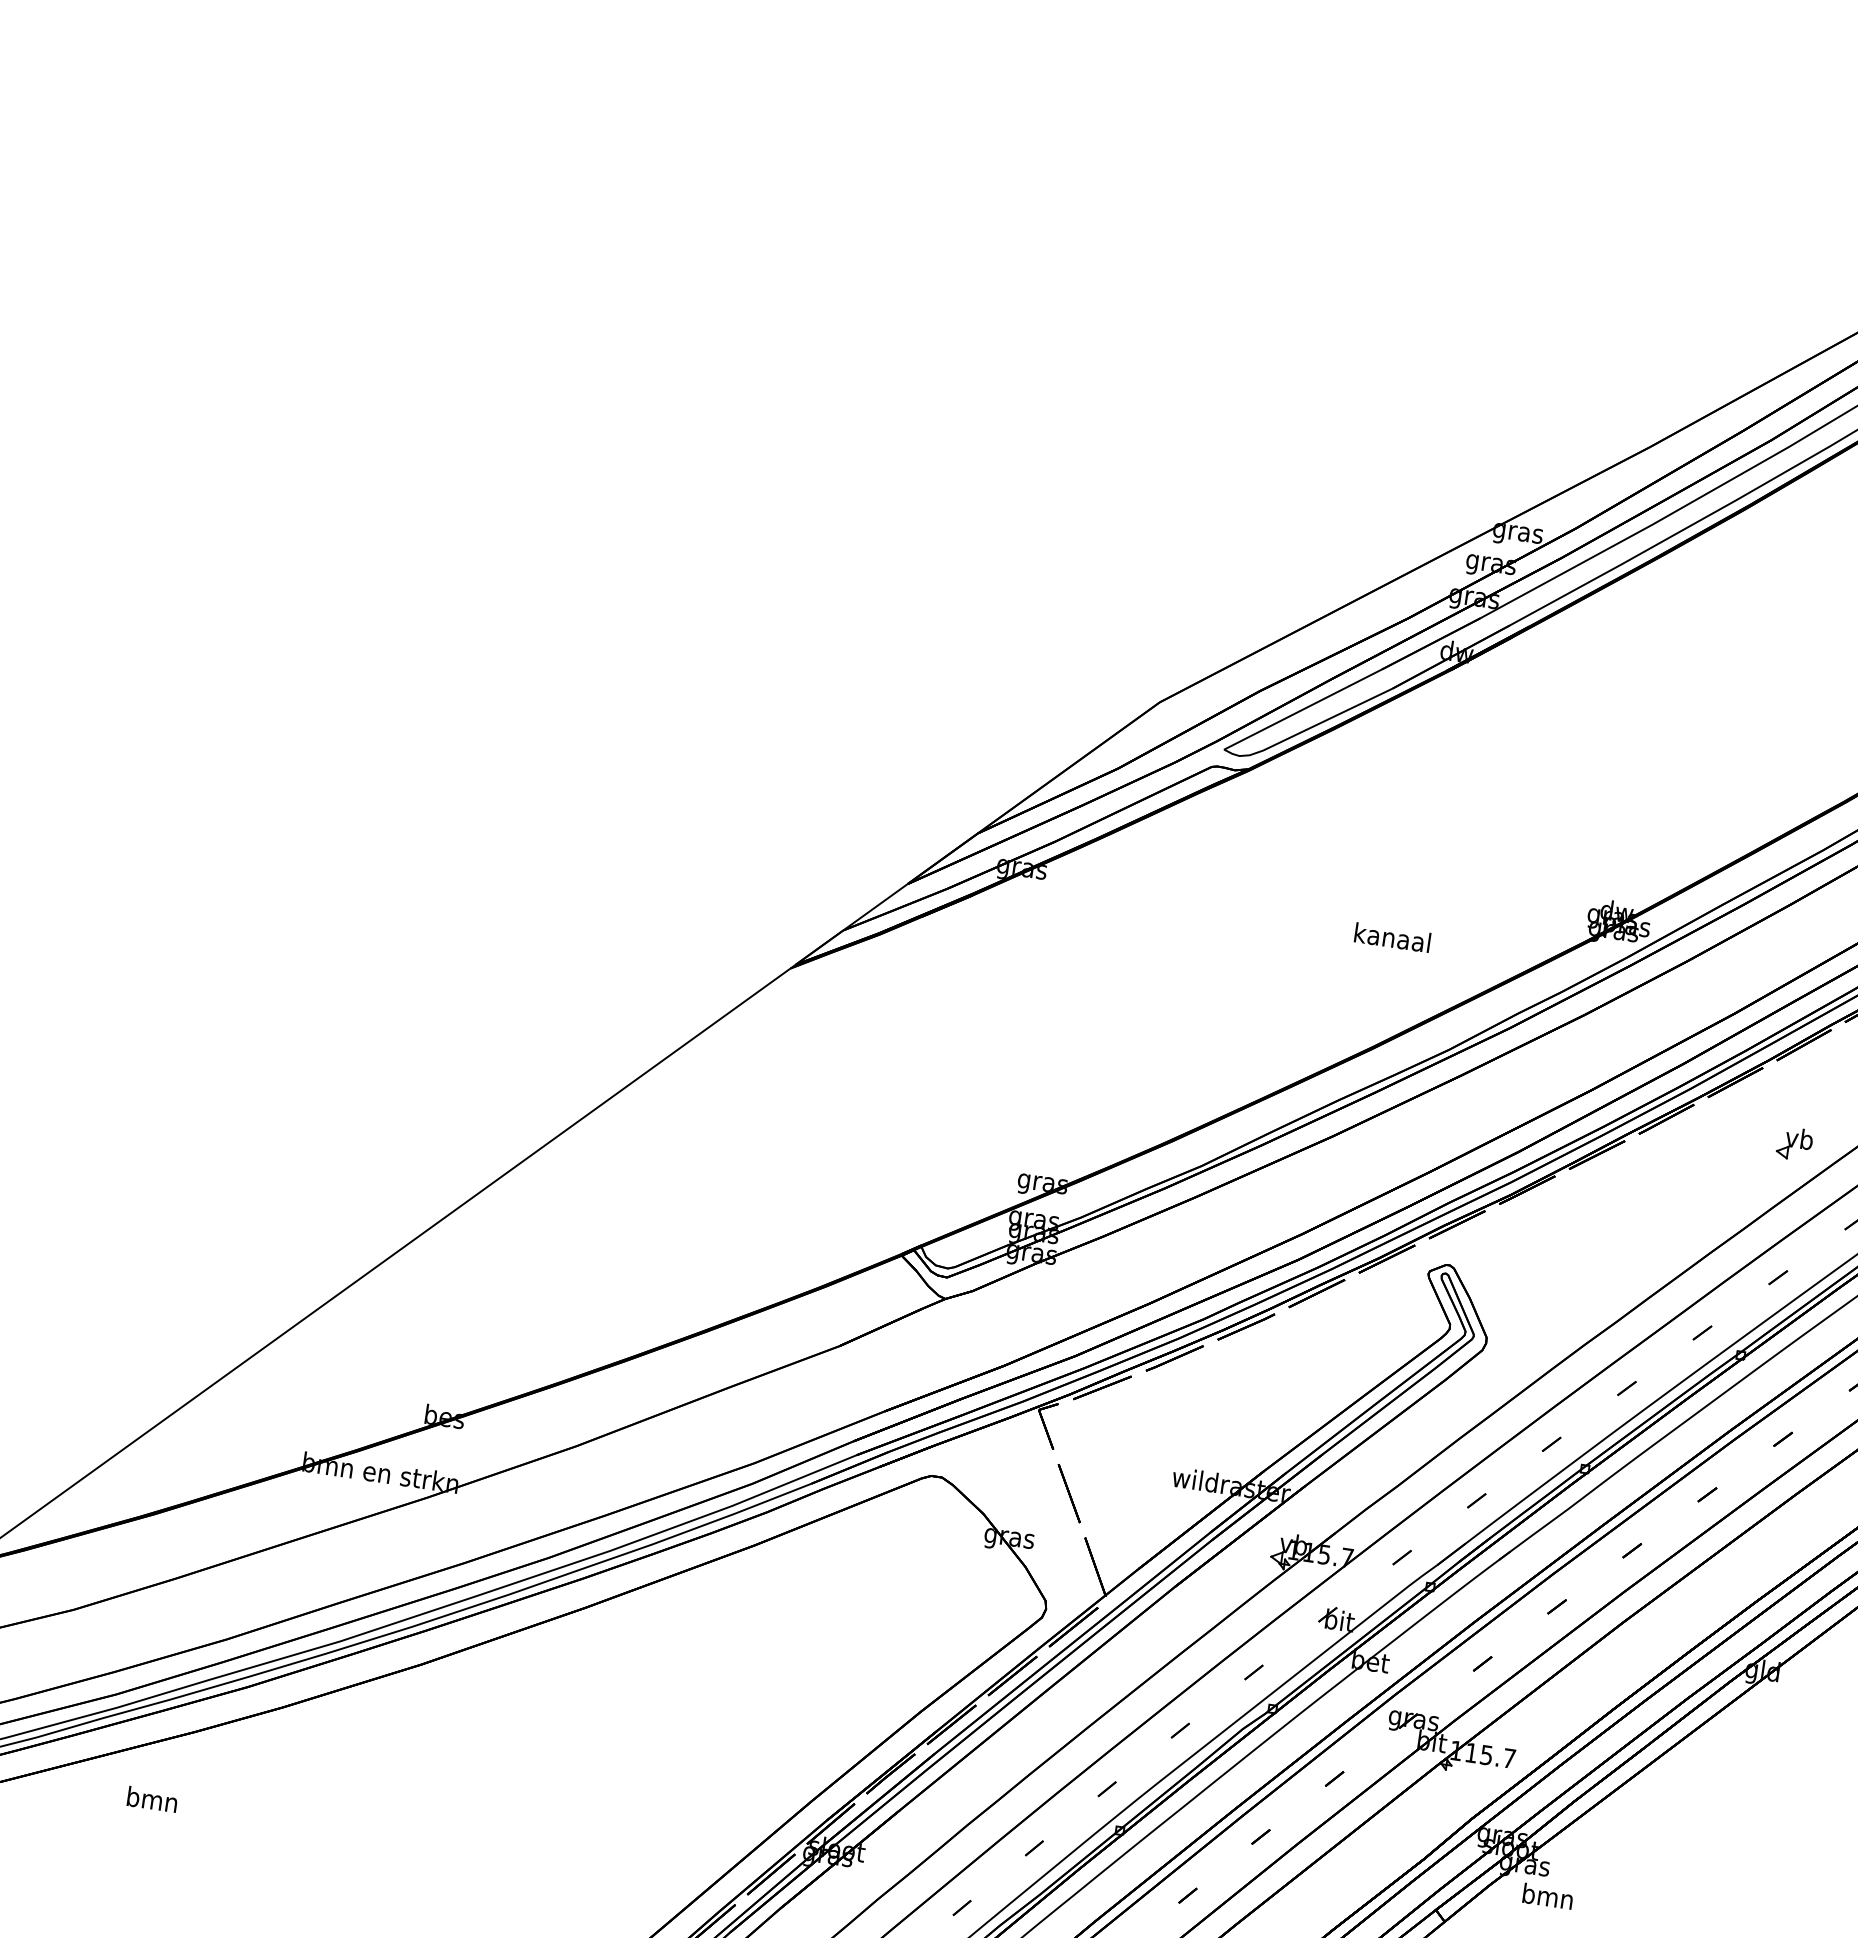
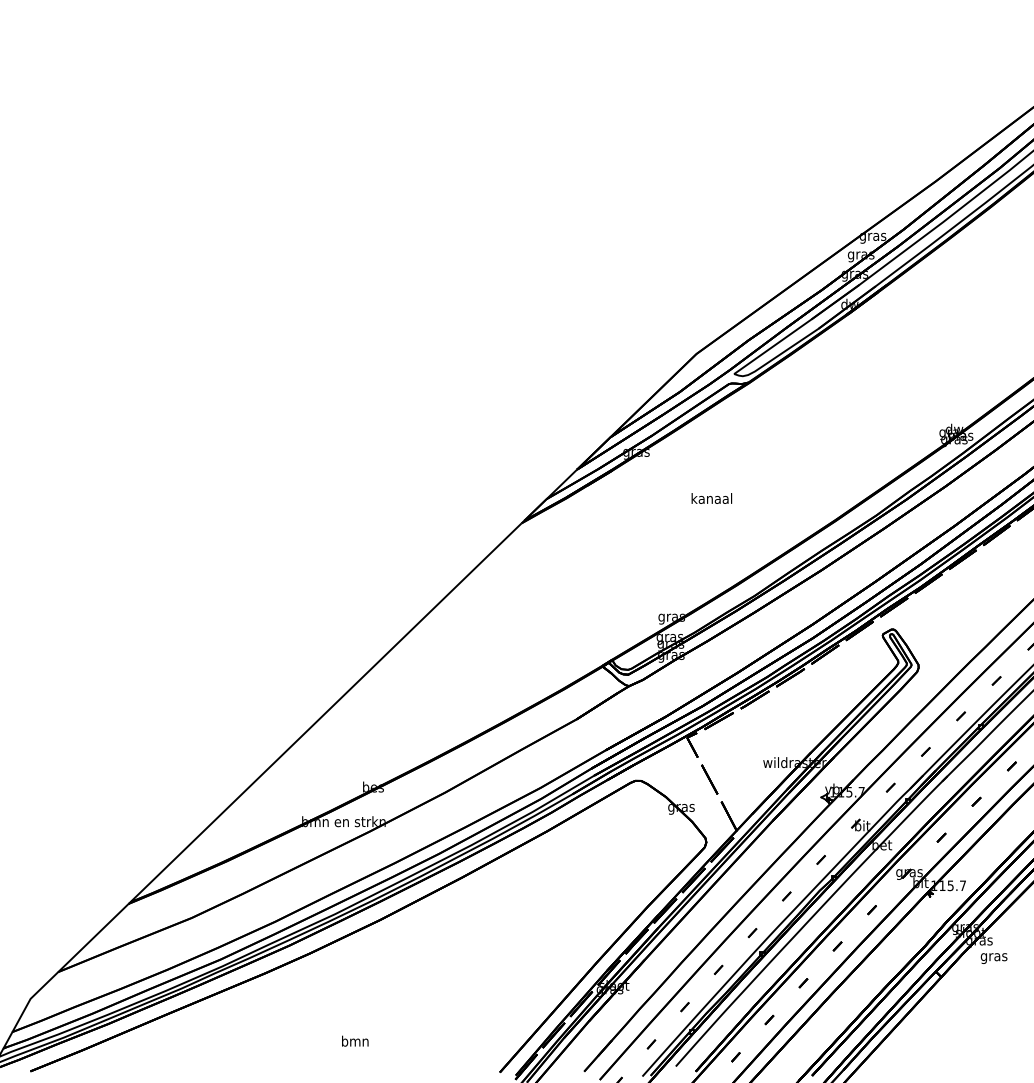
text: (1391, 937) -> (711, 498), moved
text: (153, 1798) -> (355, 1040), moved
text: (1546, 1897) -> (993, 956), bmn -> gras

